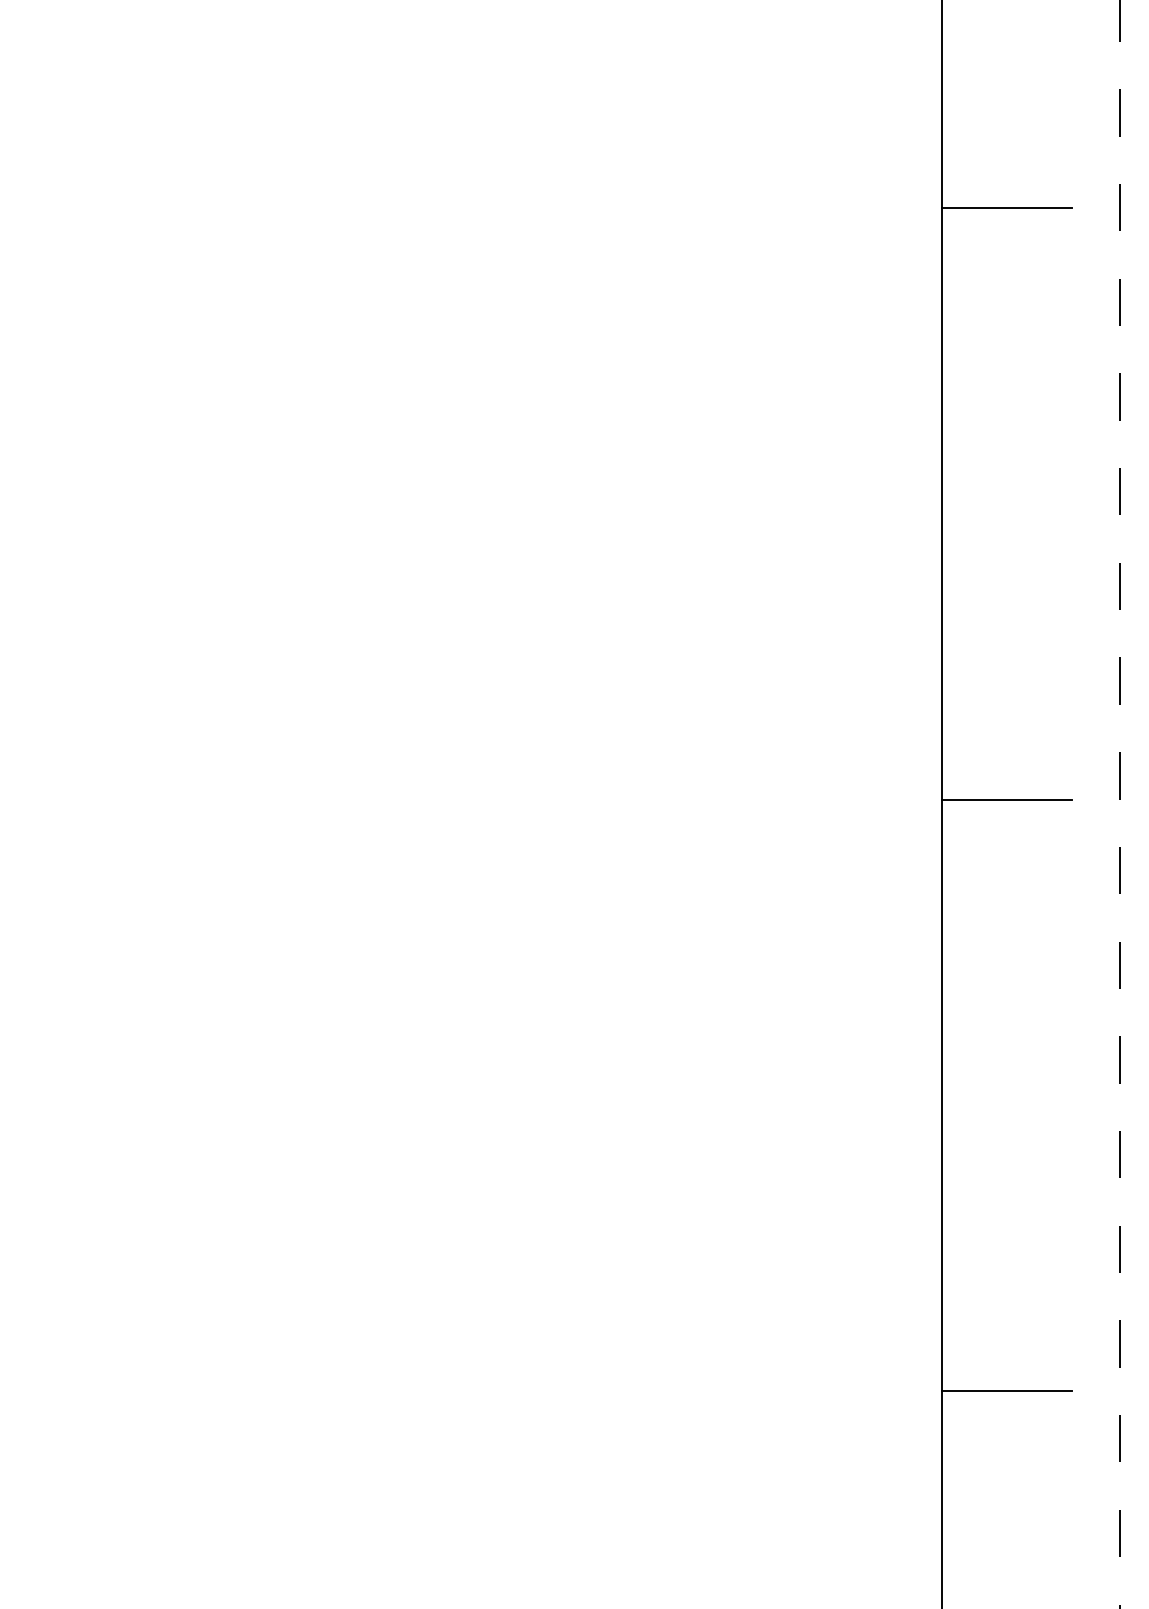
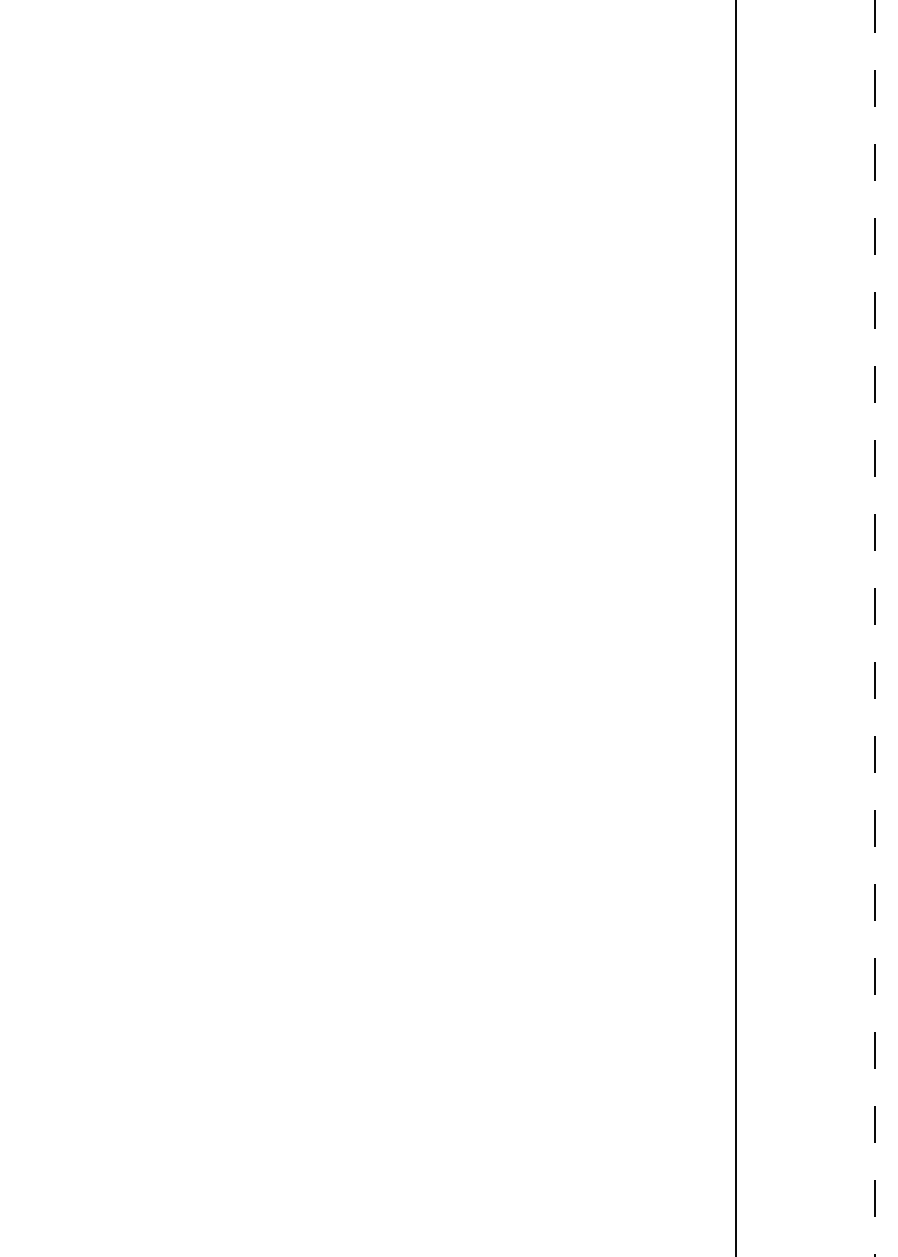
line: (1006, 208) -> (786, 162), removed
line: (1006, 799) -> (786, 624), removed
line: (1006, 1391) -> (786, 1087), removed

